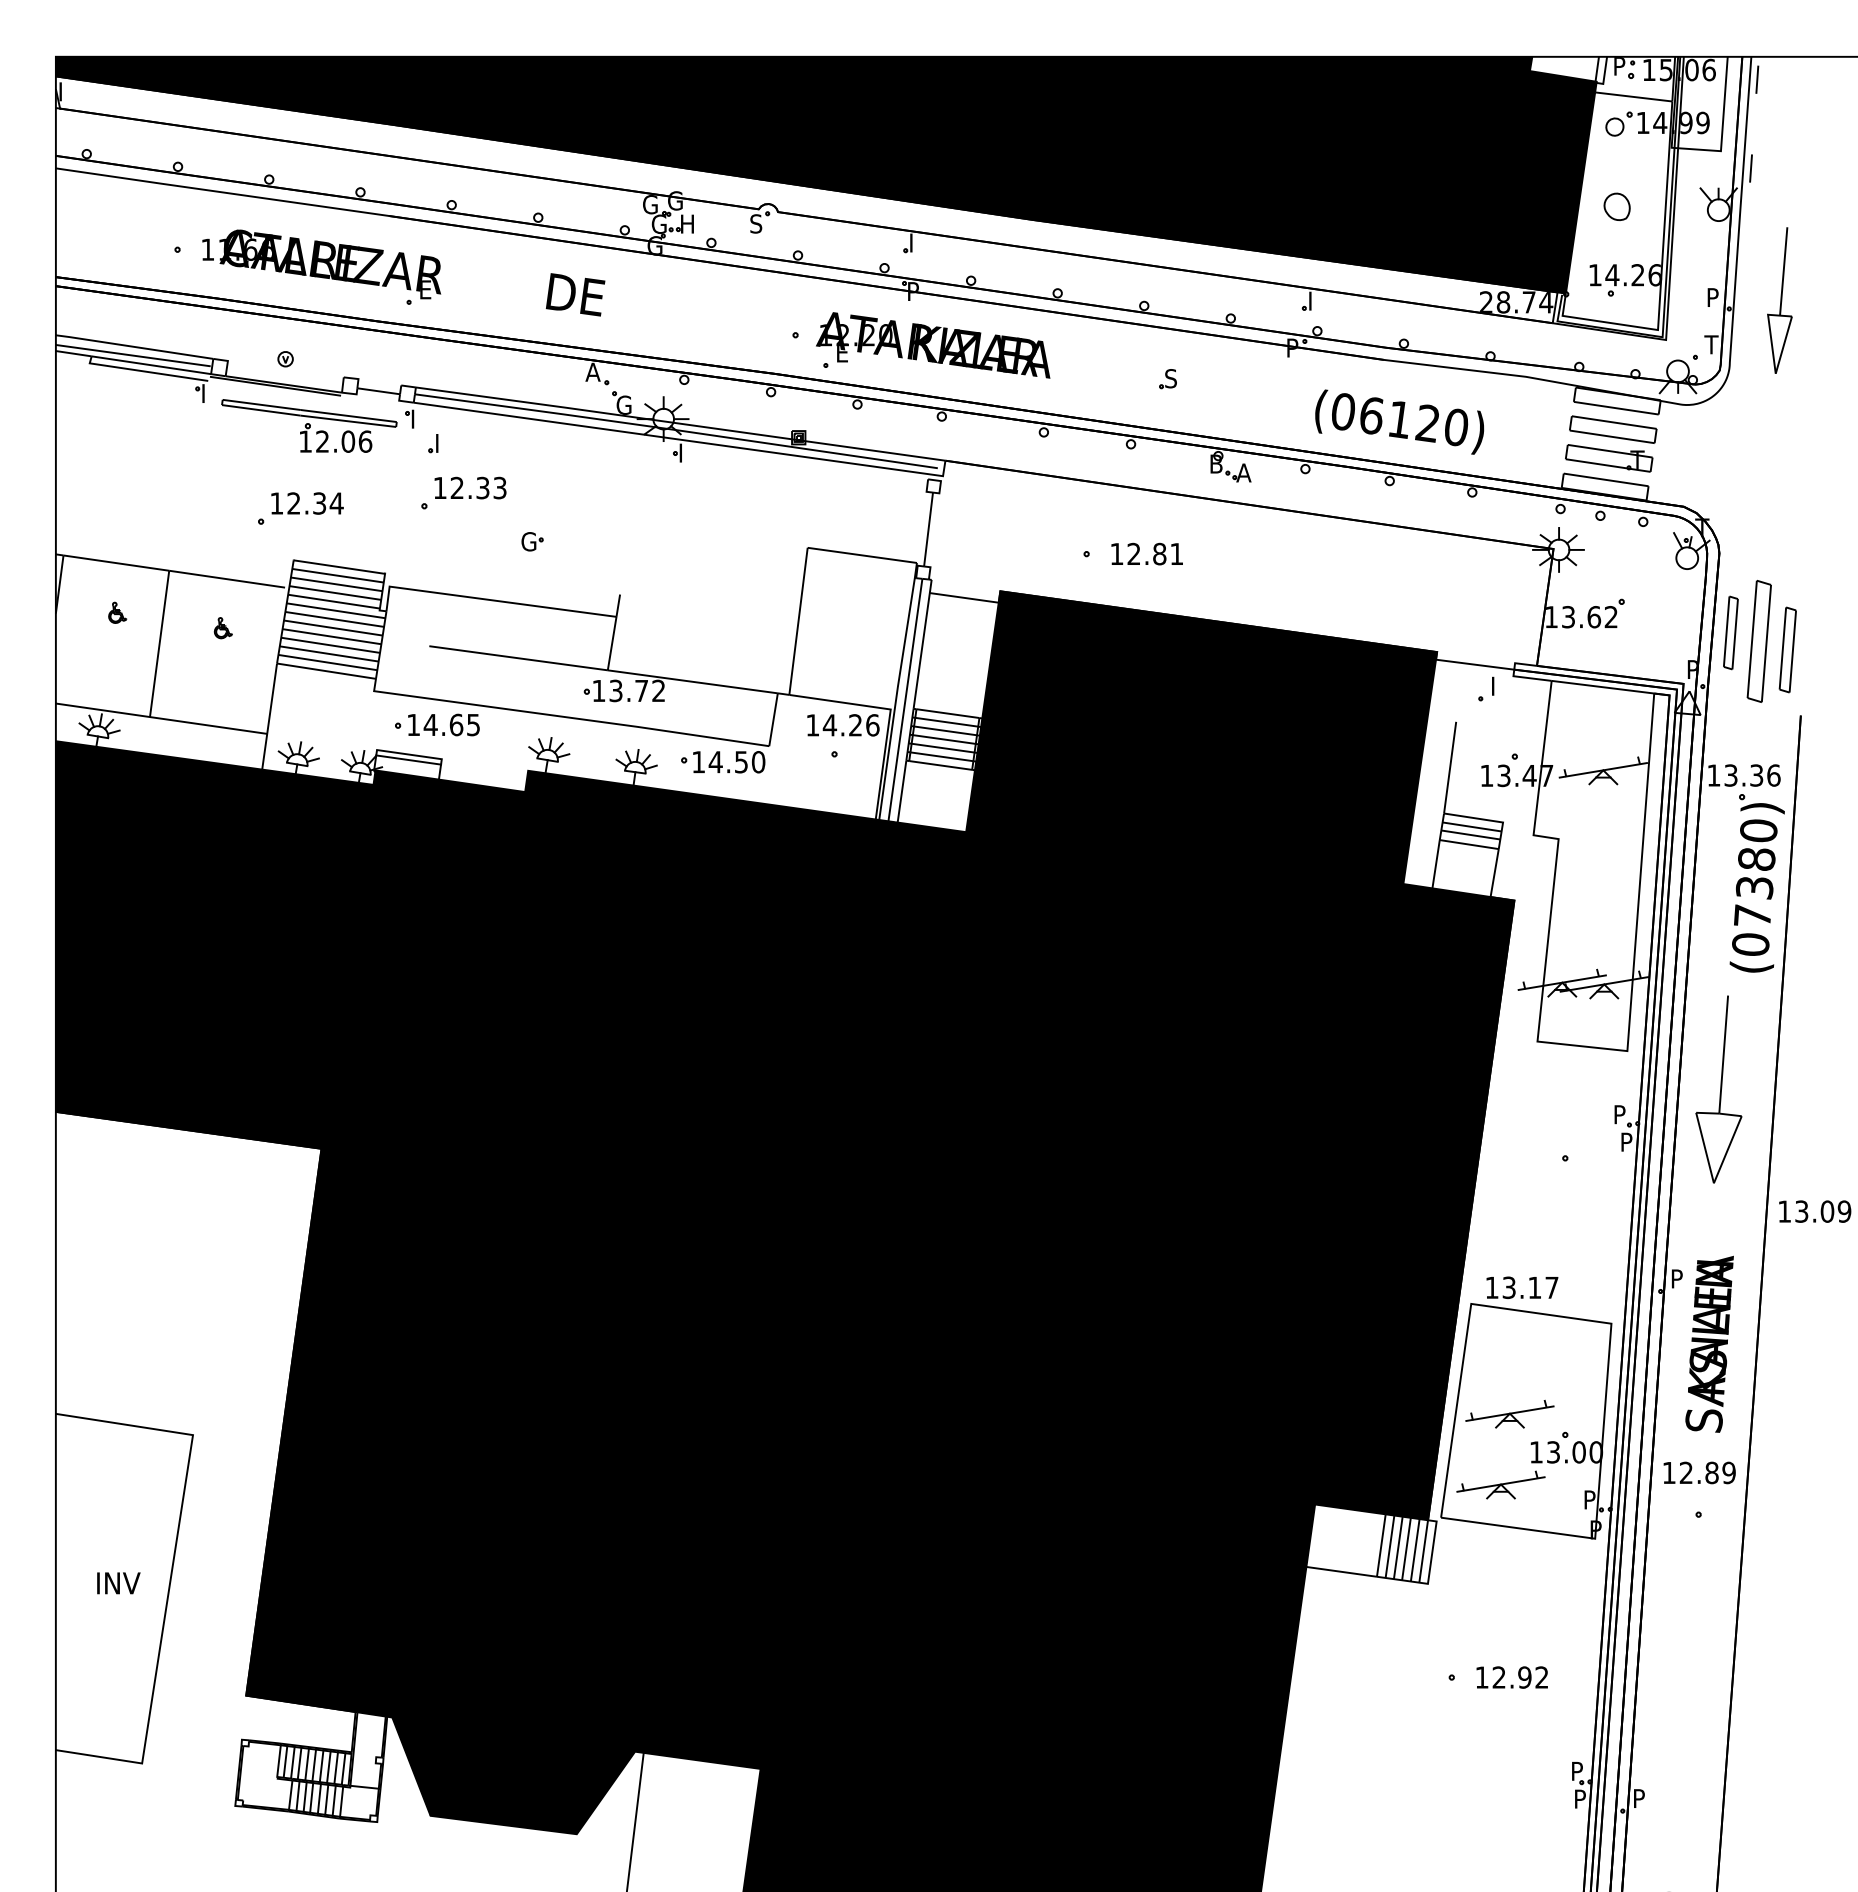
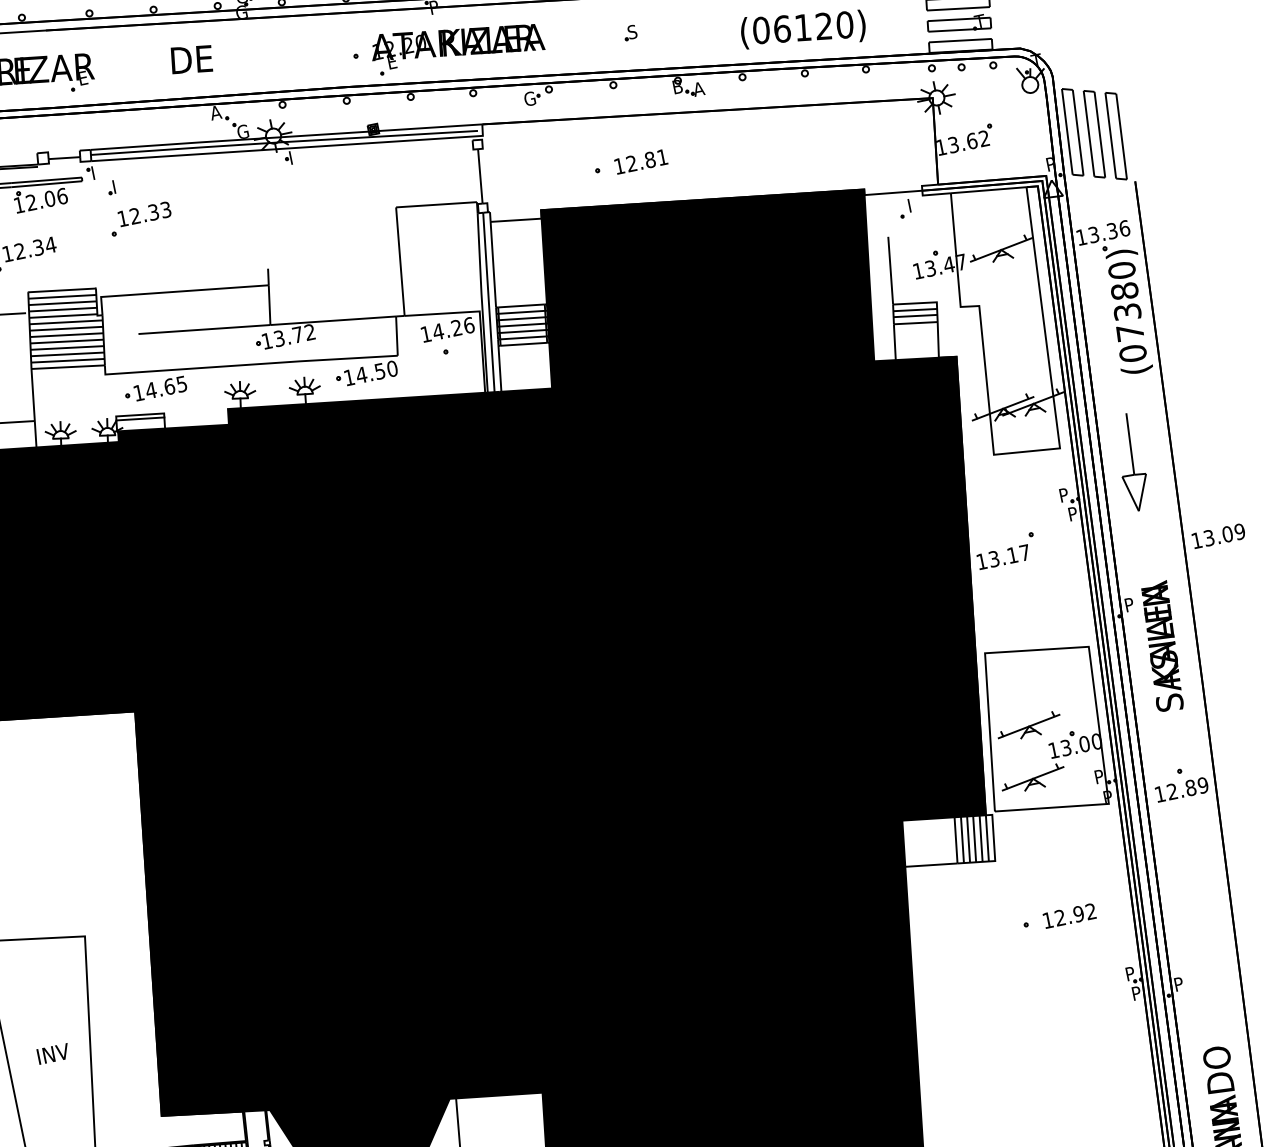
part: (532, 541) -> (532, 98), moved
part: (1730, 632) -> (1072, 132), size x1.67
part: (1787, 649) -> (1115, 135), size x1.43
part: (1718, 1089) -> (1131, 462), size x0.71
text: (1522, 1287) -> (1003, 556), moved
text: (1699, 1472) -> (1181, 789), moved

